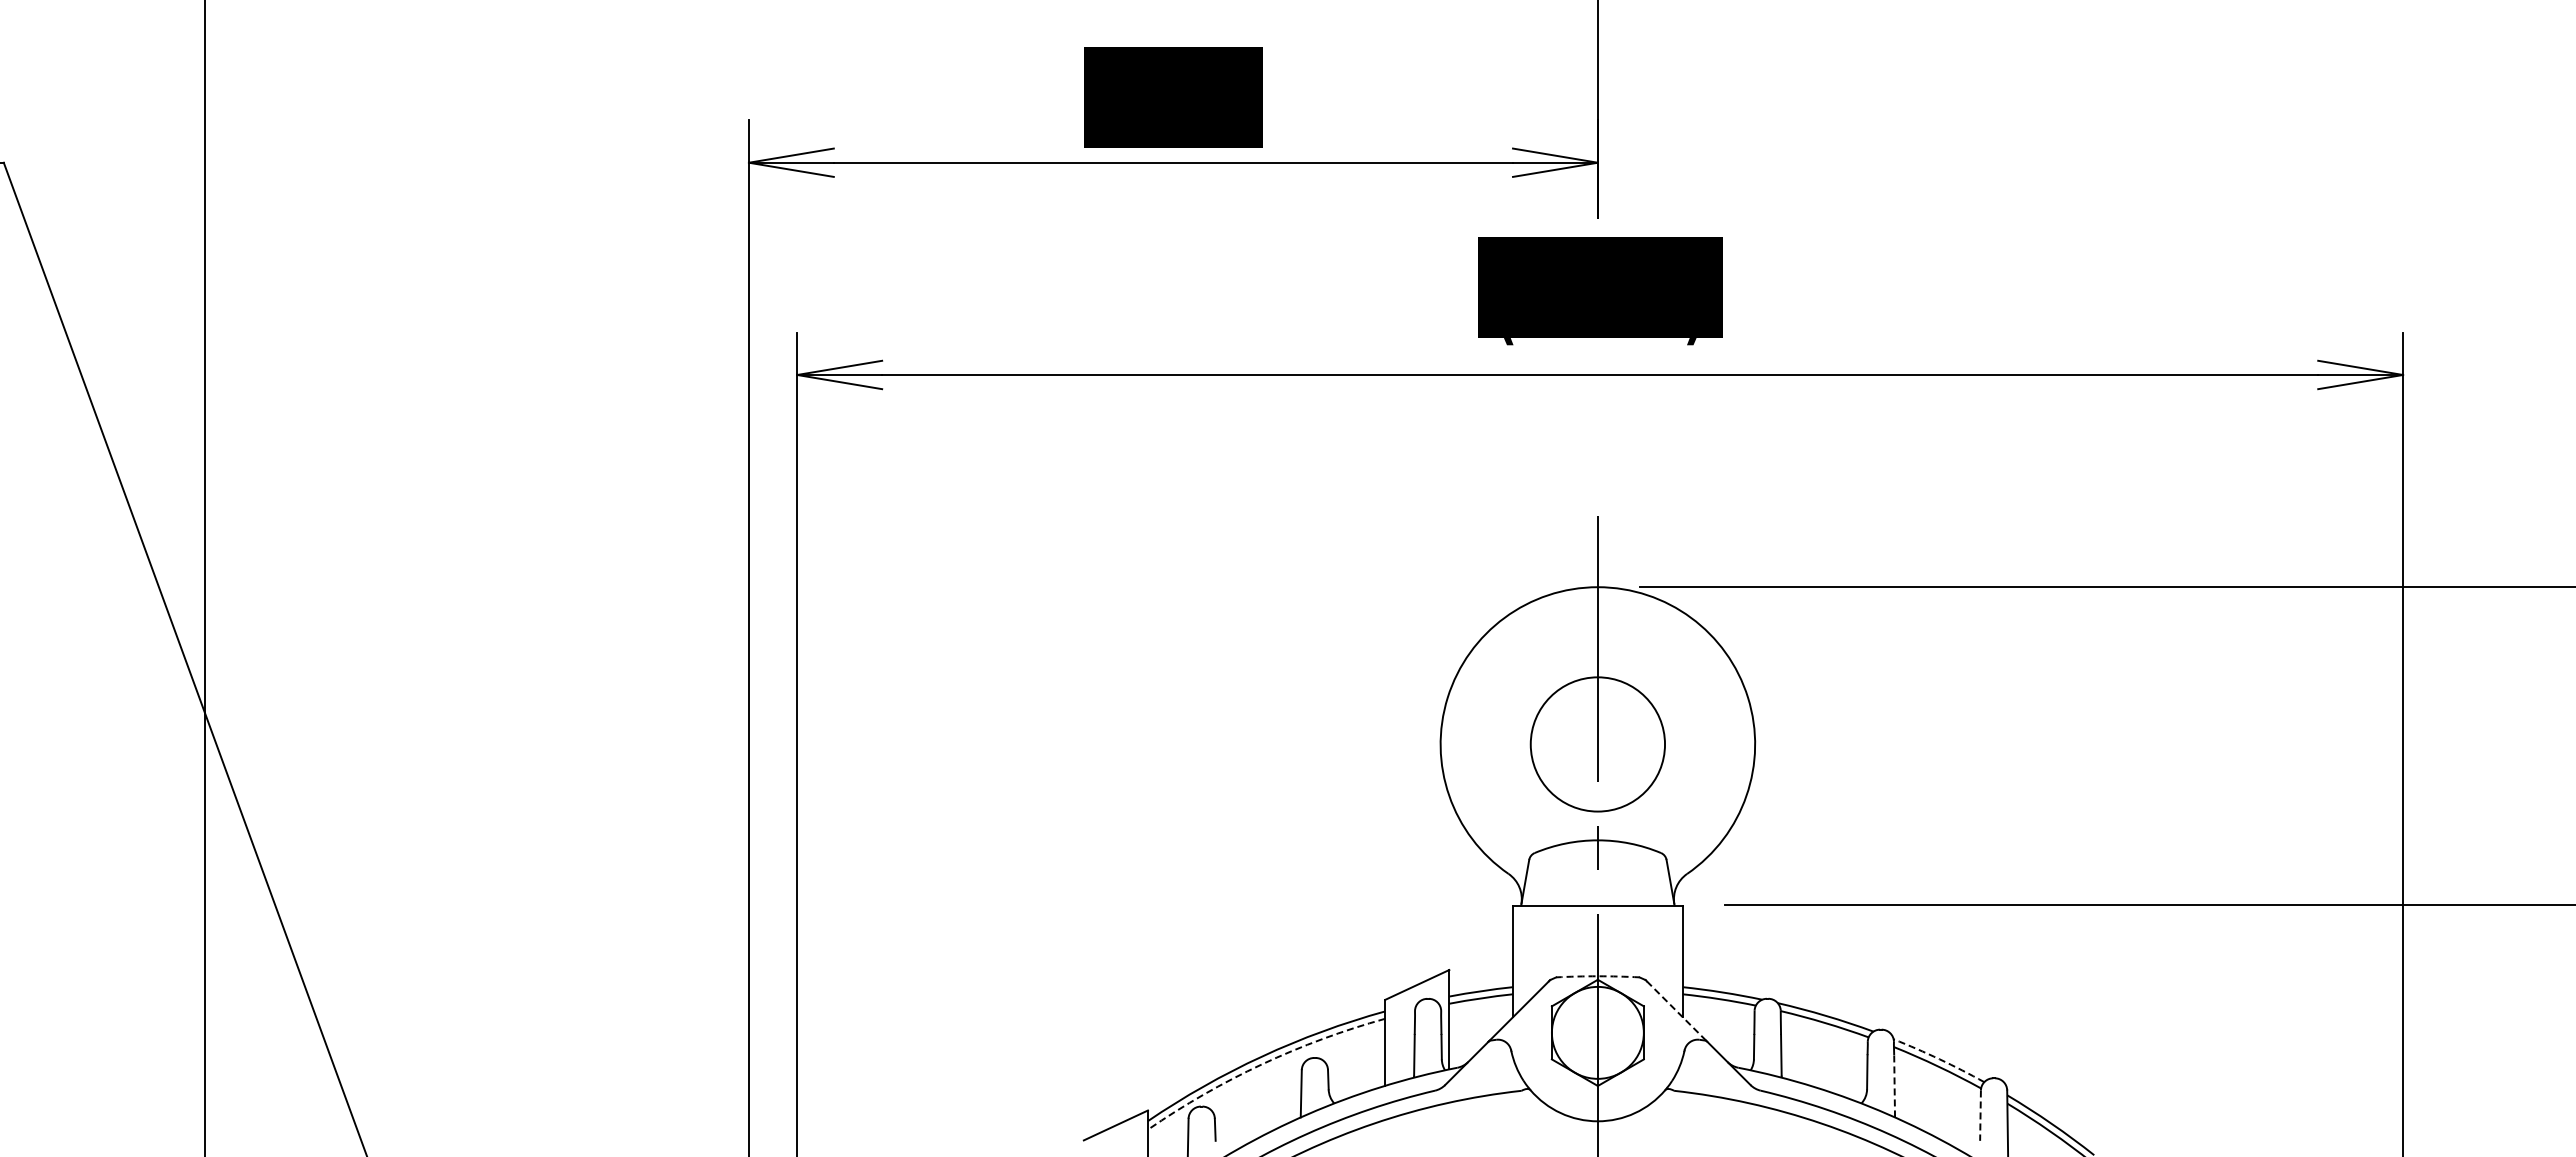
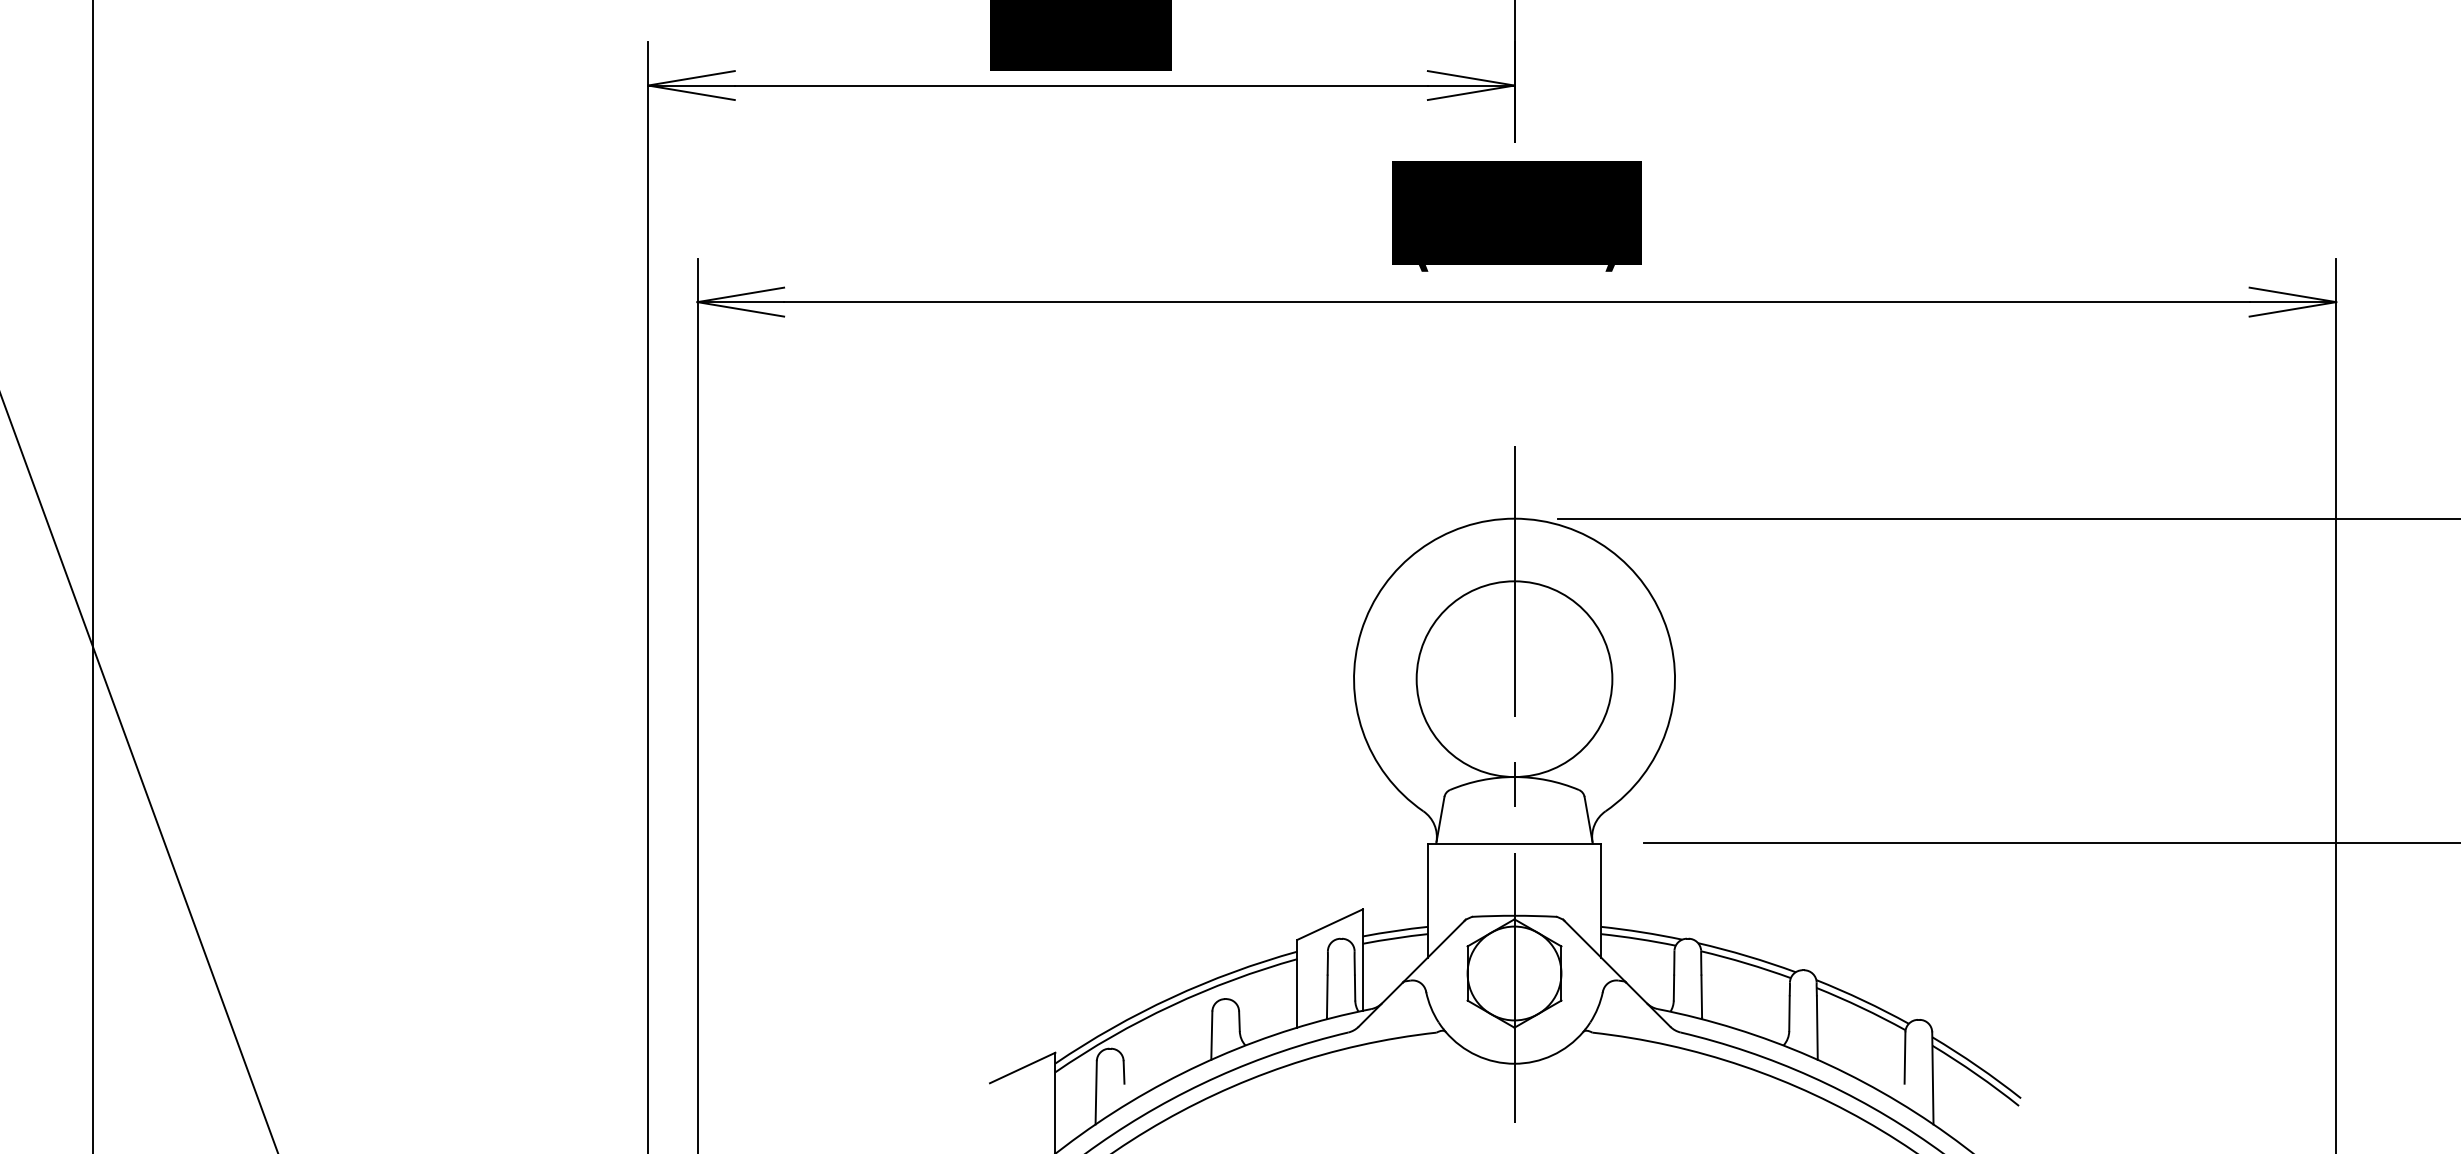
circle: (1597, 744) -> (1514, 679), size x1.43
arc: (1597, 976) -> (1514, 915), dashed -> solid
line: (1677, 1011) -> (1595, 951), dashed -> solid
arc: (1939, 1059) -> (1863, 1000), dashed -> solid
arc: (1261, 1064) -> (1171, 1005), dashed -> solid
line: (1894, 1085) -> (1817, 1027), dashed -> solid
line: (1980, 1116) -> (1904, 1058), dashed -> solid

